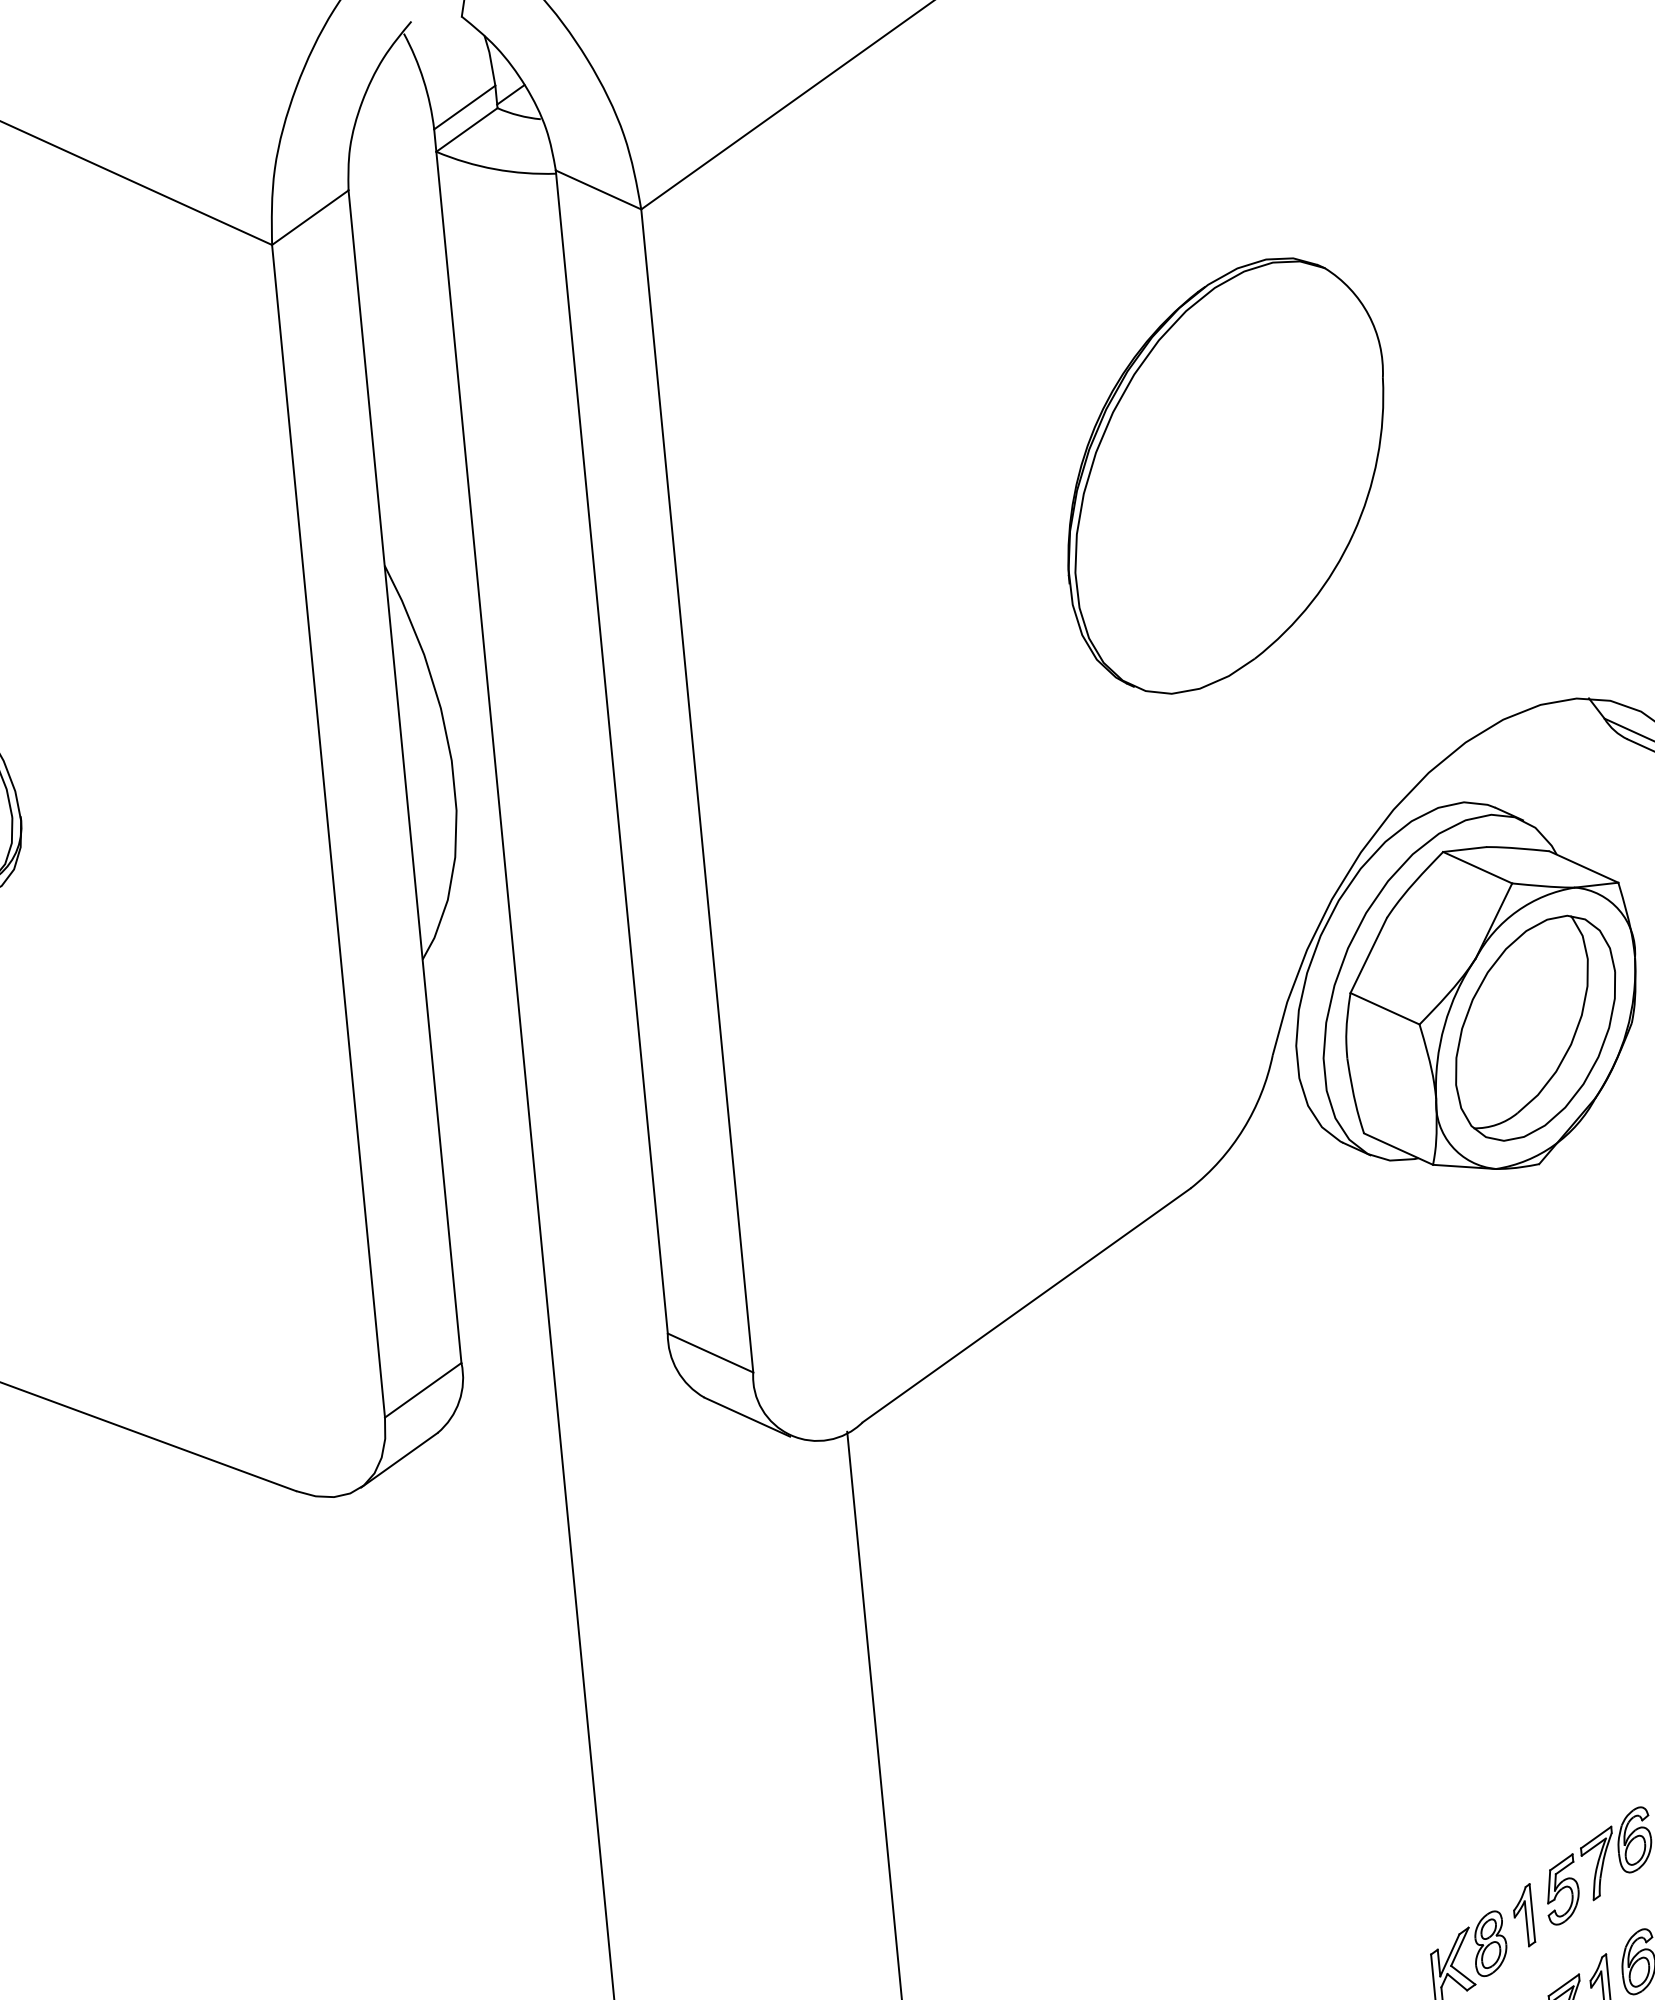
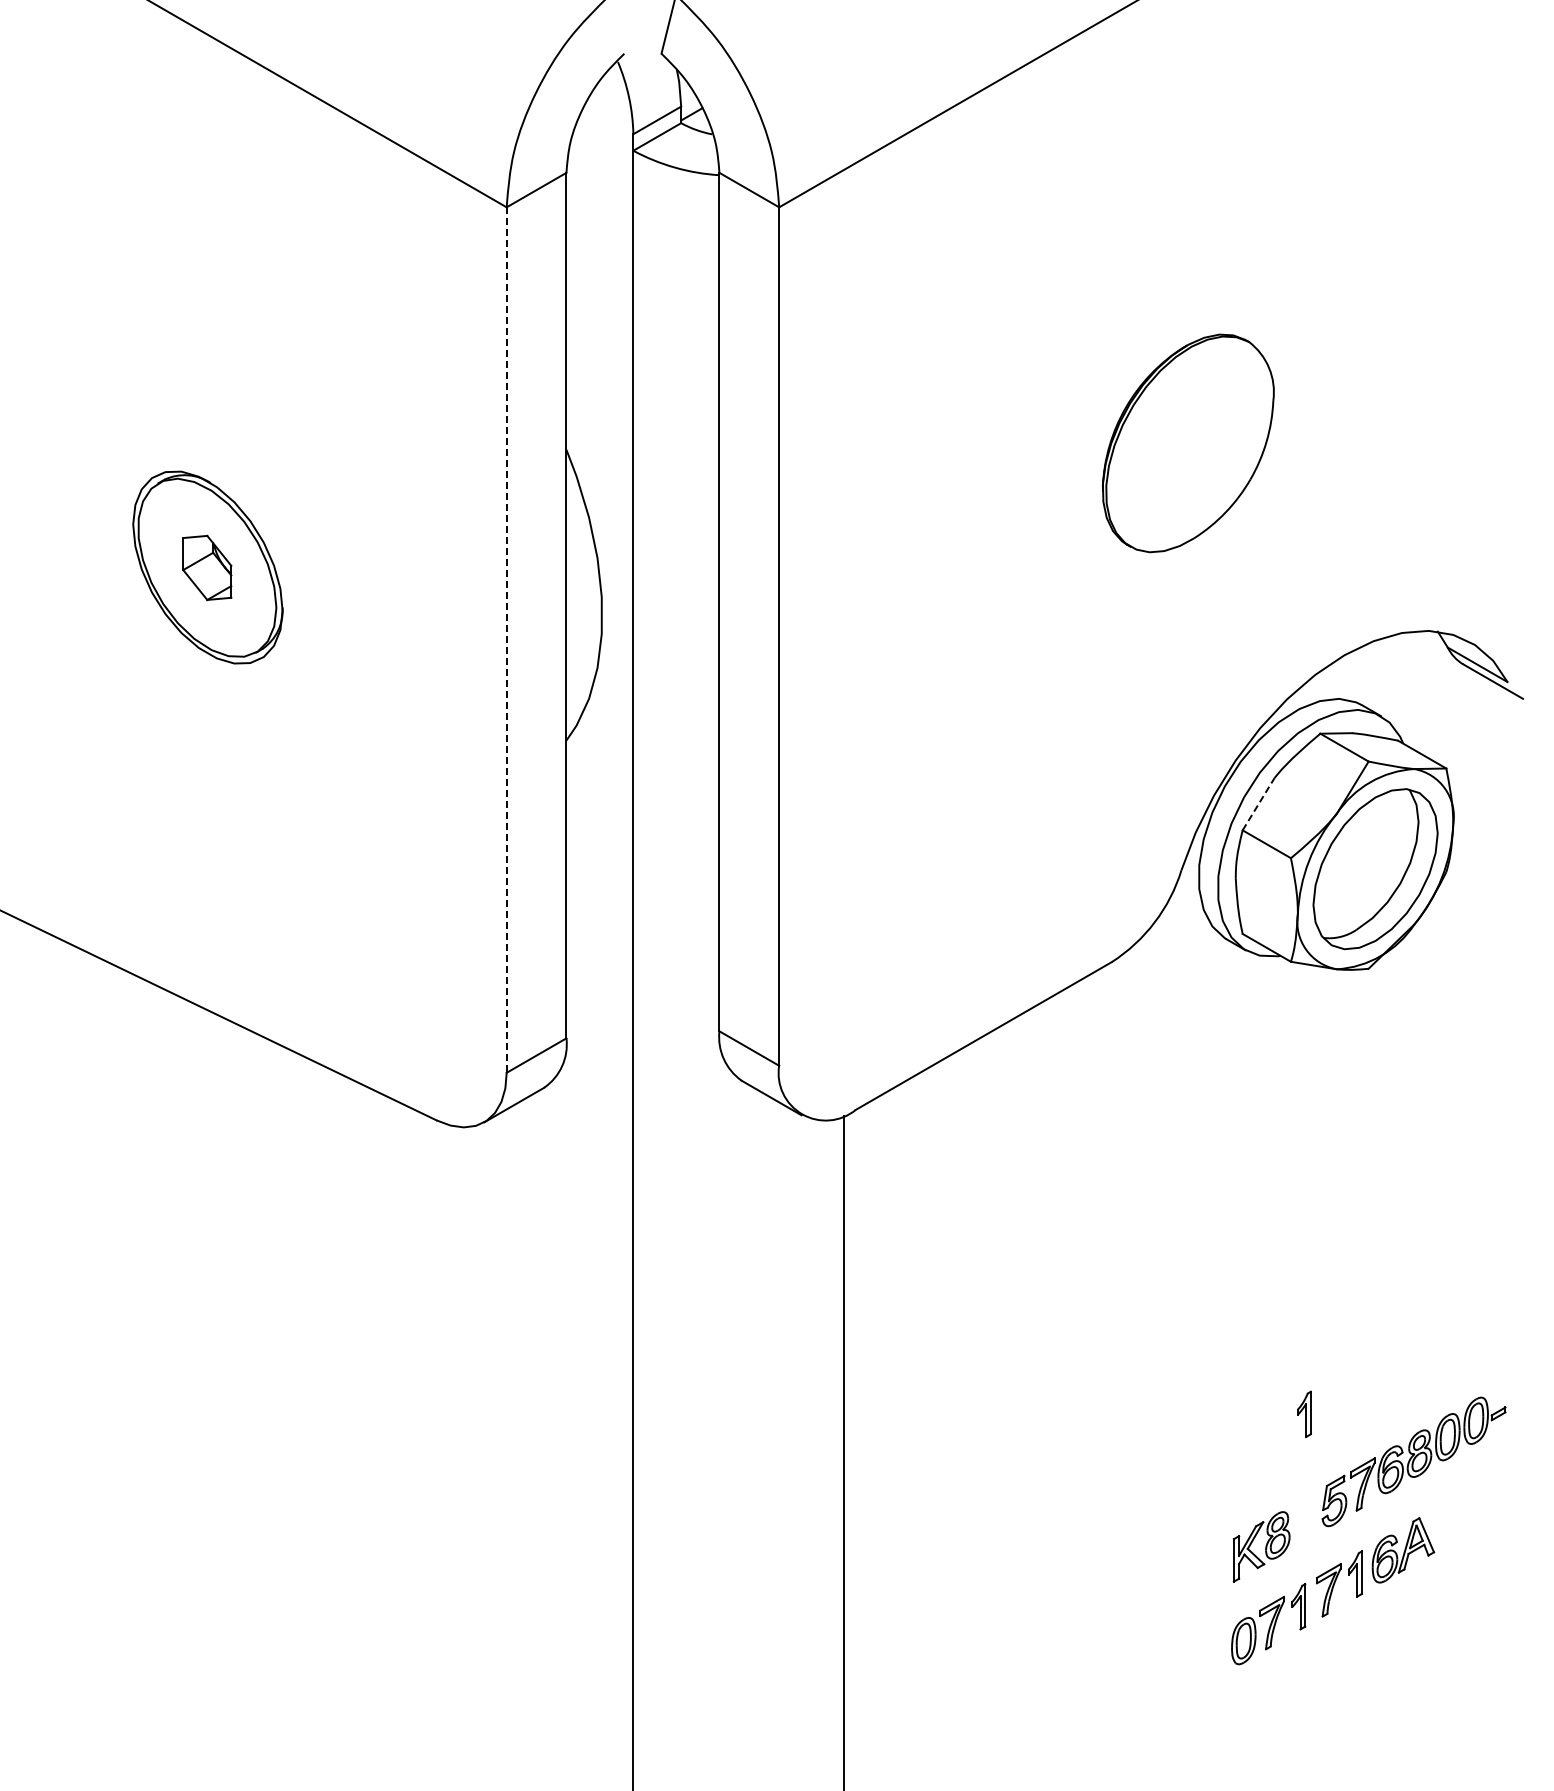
part: (1226, 475) -> (1188, 443), size x0.7
line: (328, 831) -> (506, 640), solid -> dashed
line: (1368, 955) -> (1258, 804), solid -> dashed
part: (1523, 1914) -> (1304, 1413), moved

